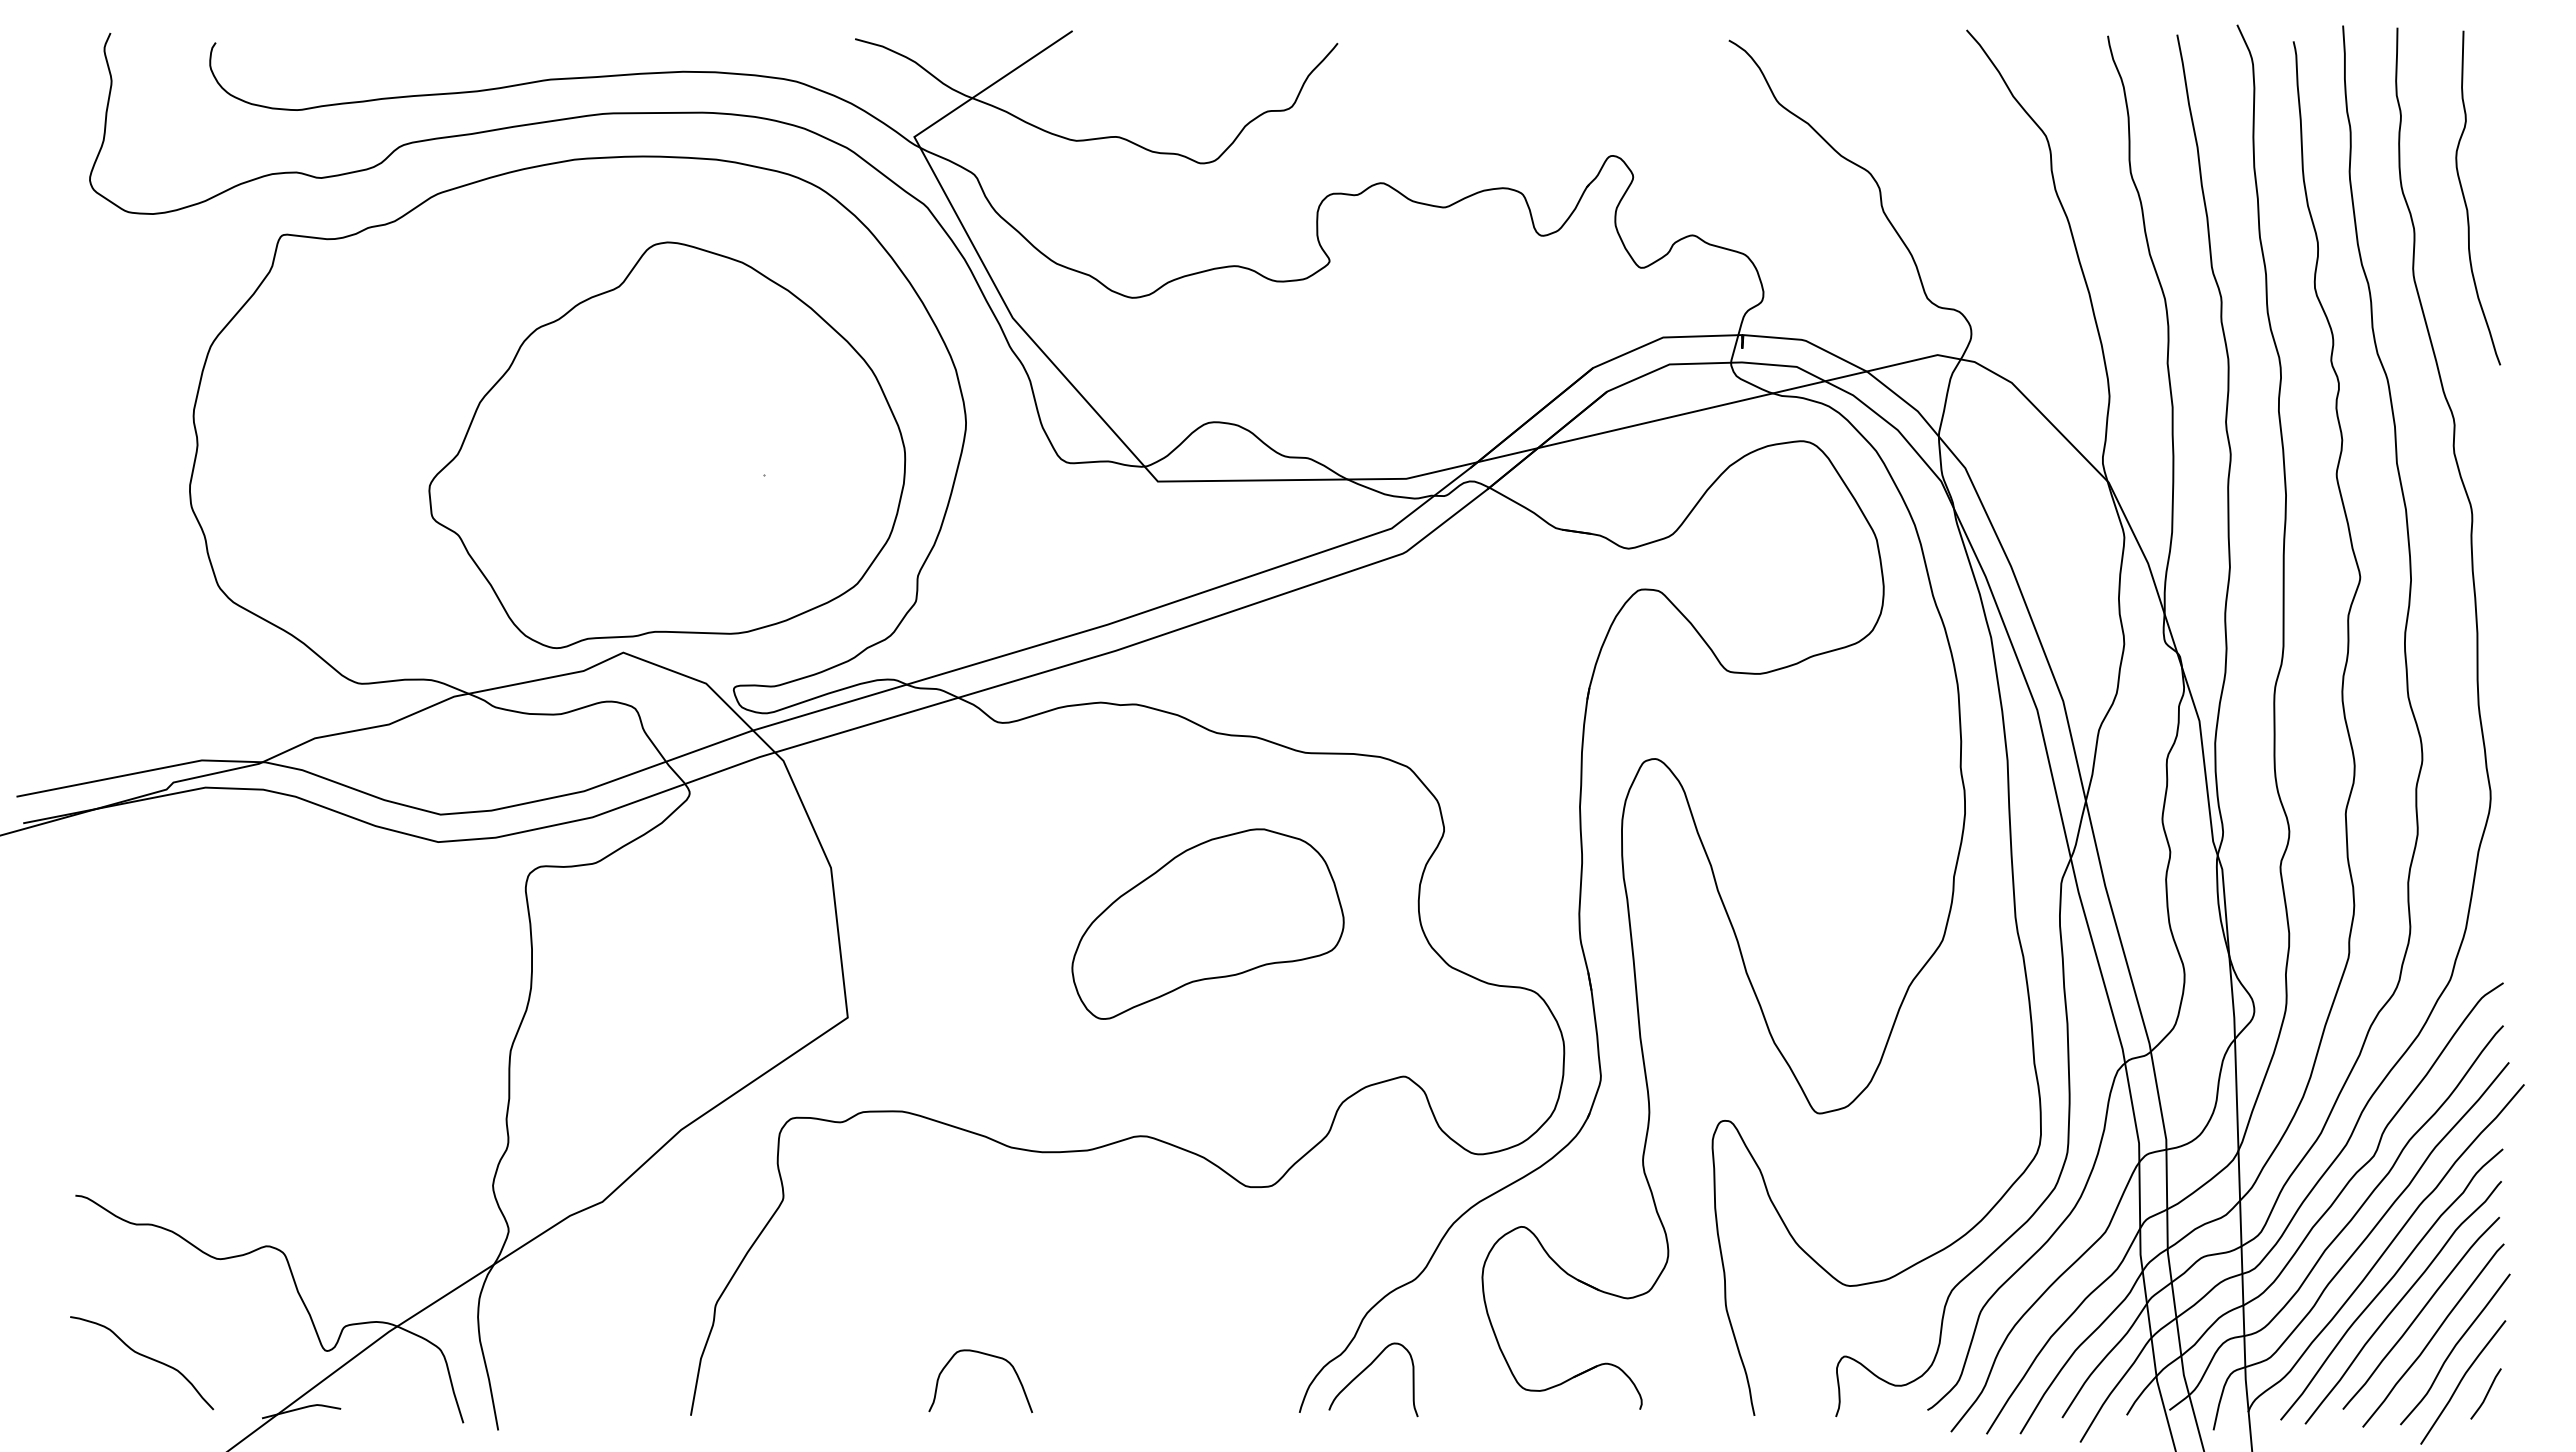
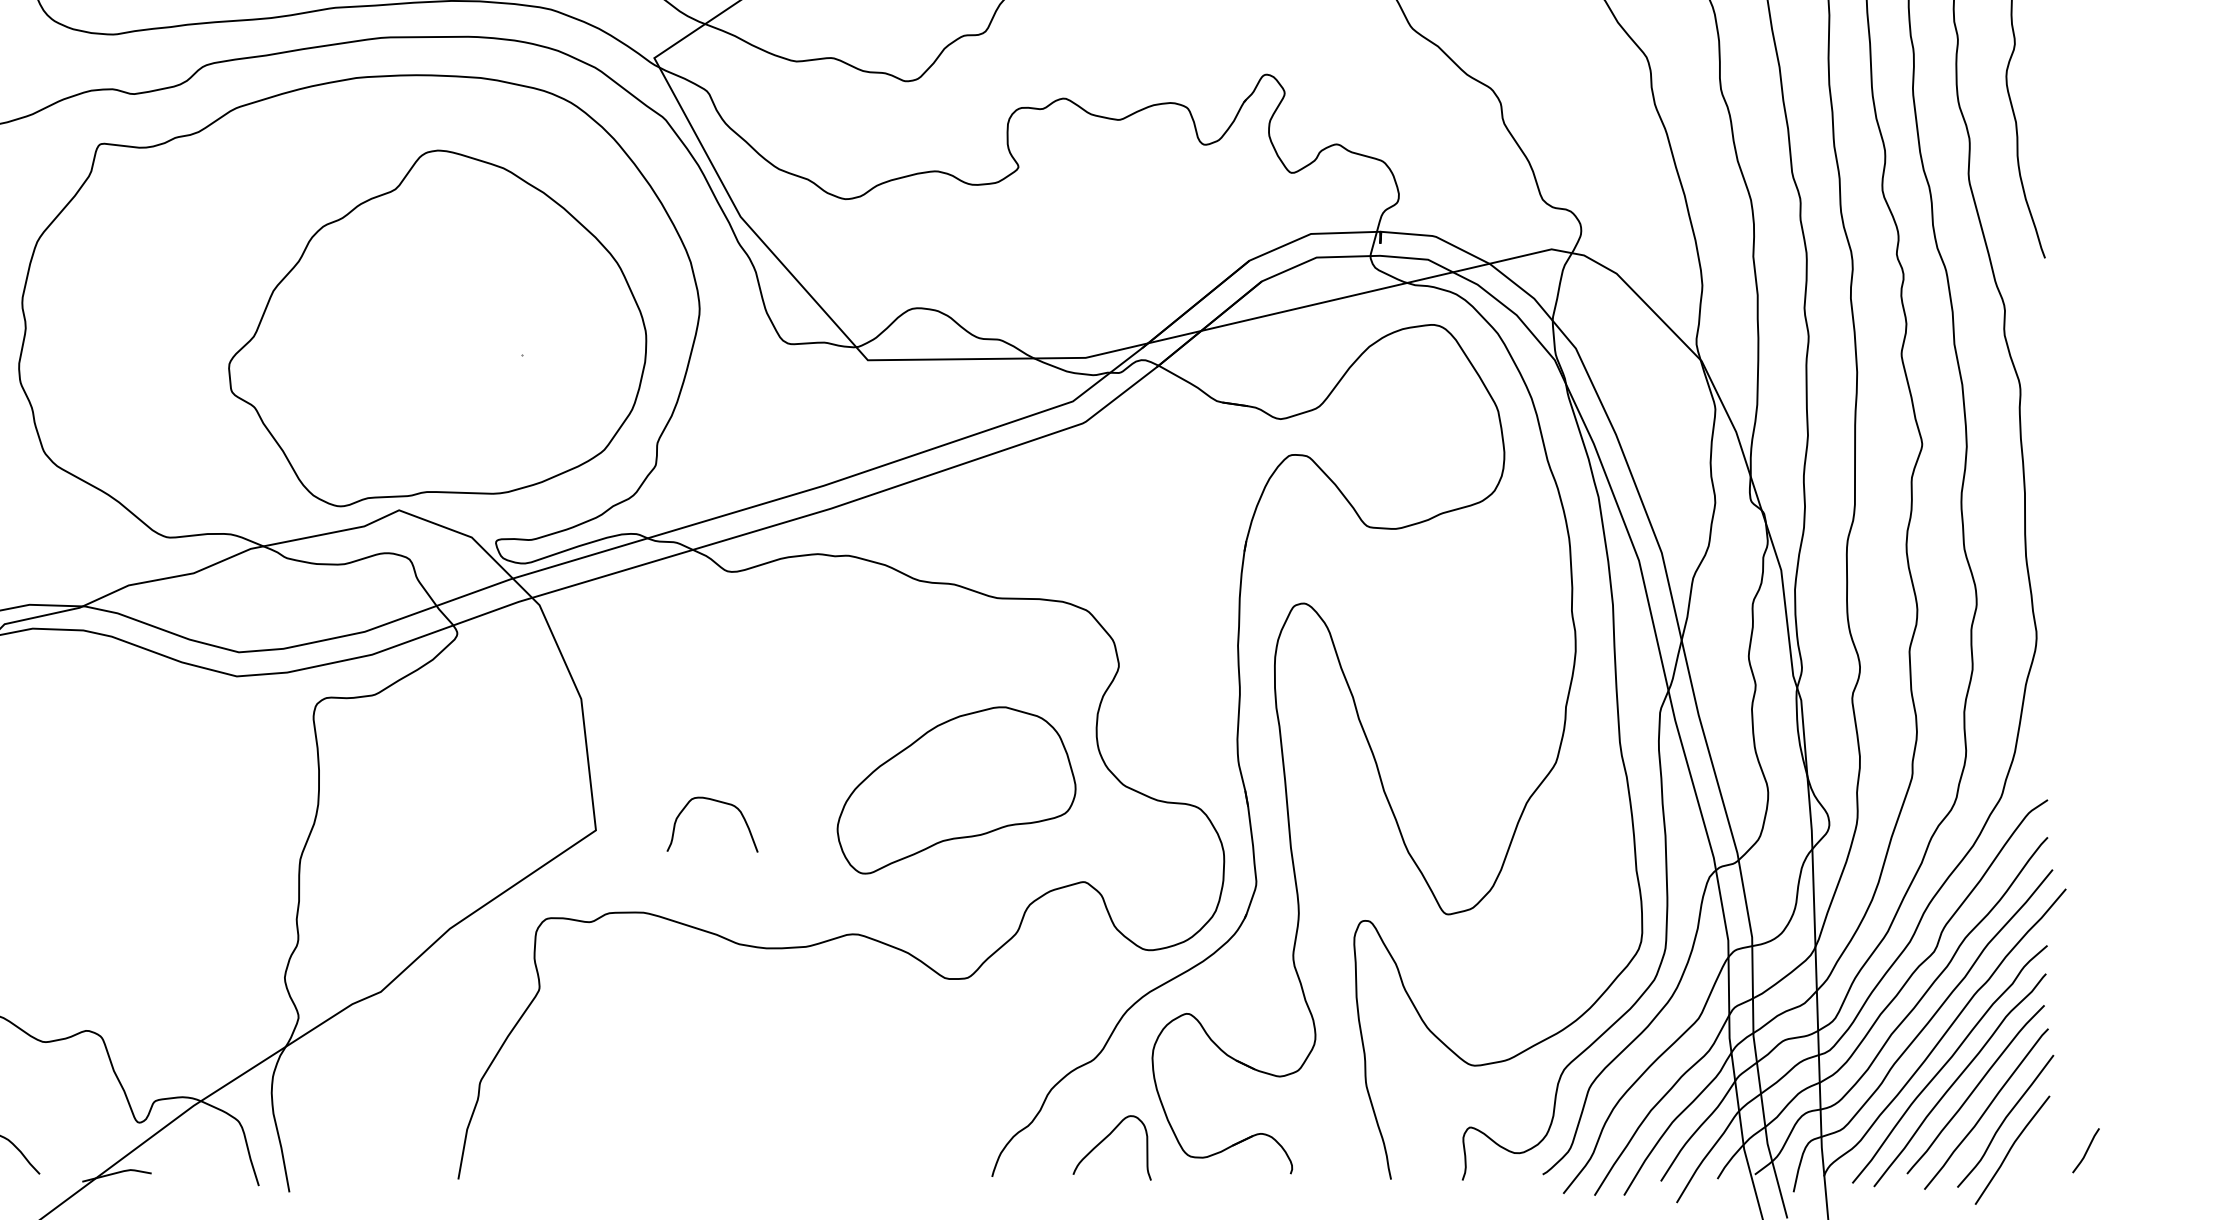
part: (1207, 923) -> (956, 789), moved
curve: (986, 1355) -> (717, 802), moved
curve: (1365, 1370) -> (1105, 1139), moved
line: (2486, 1393) -> (2086, 1150), moved

